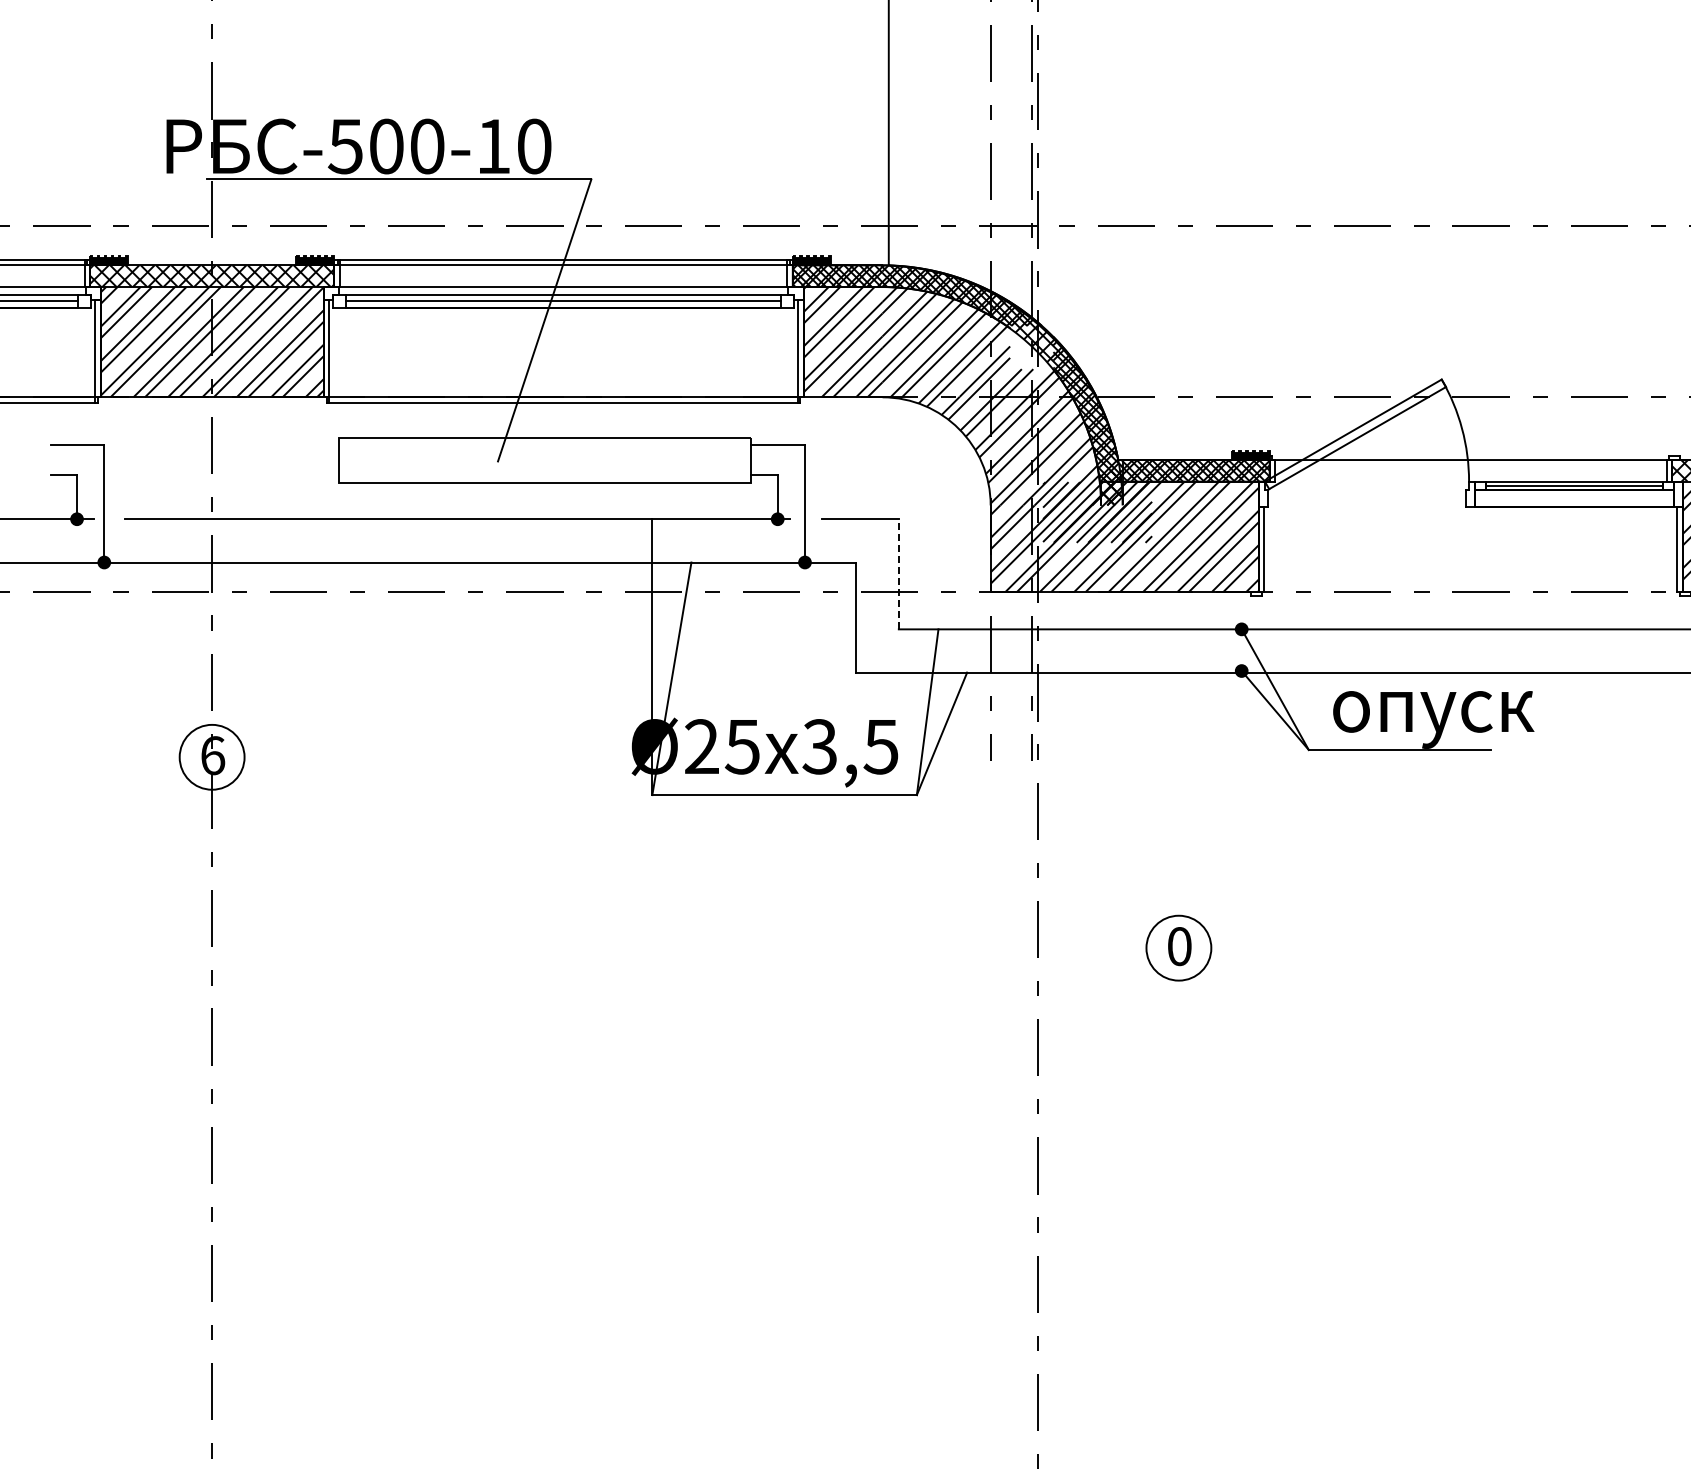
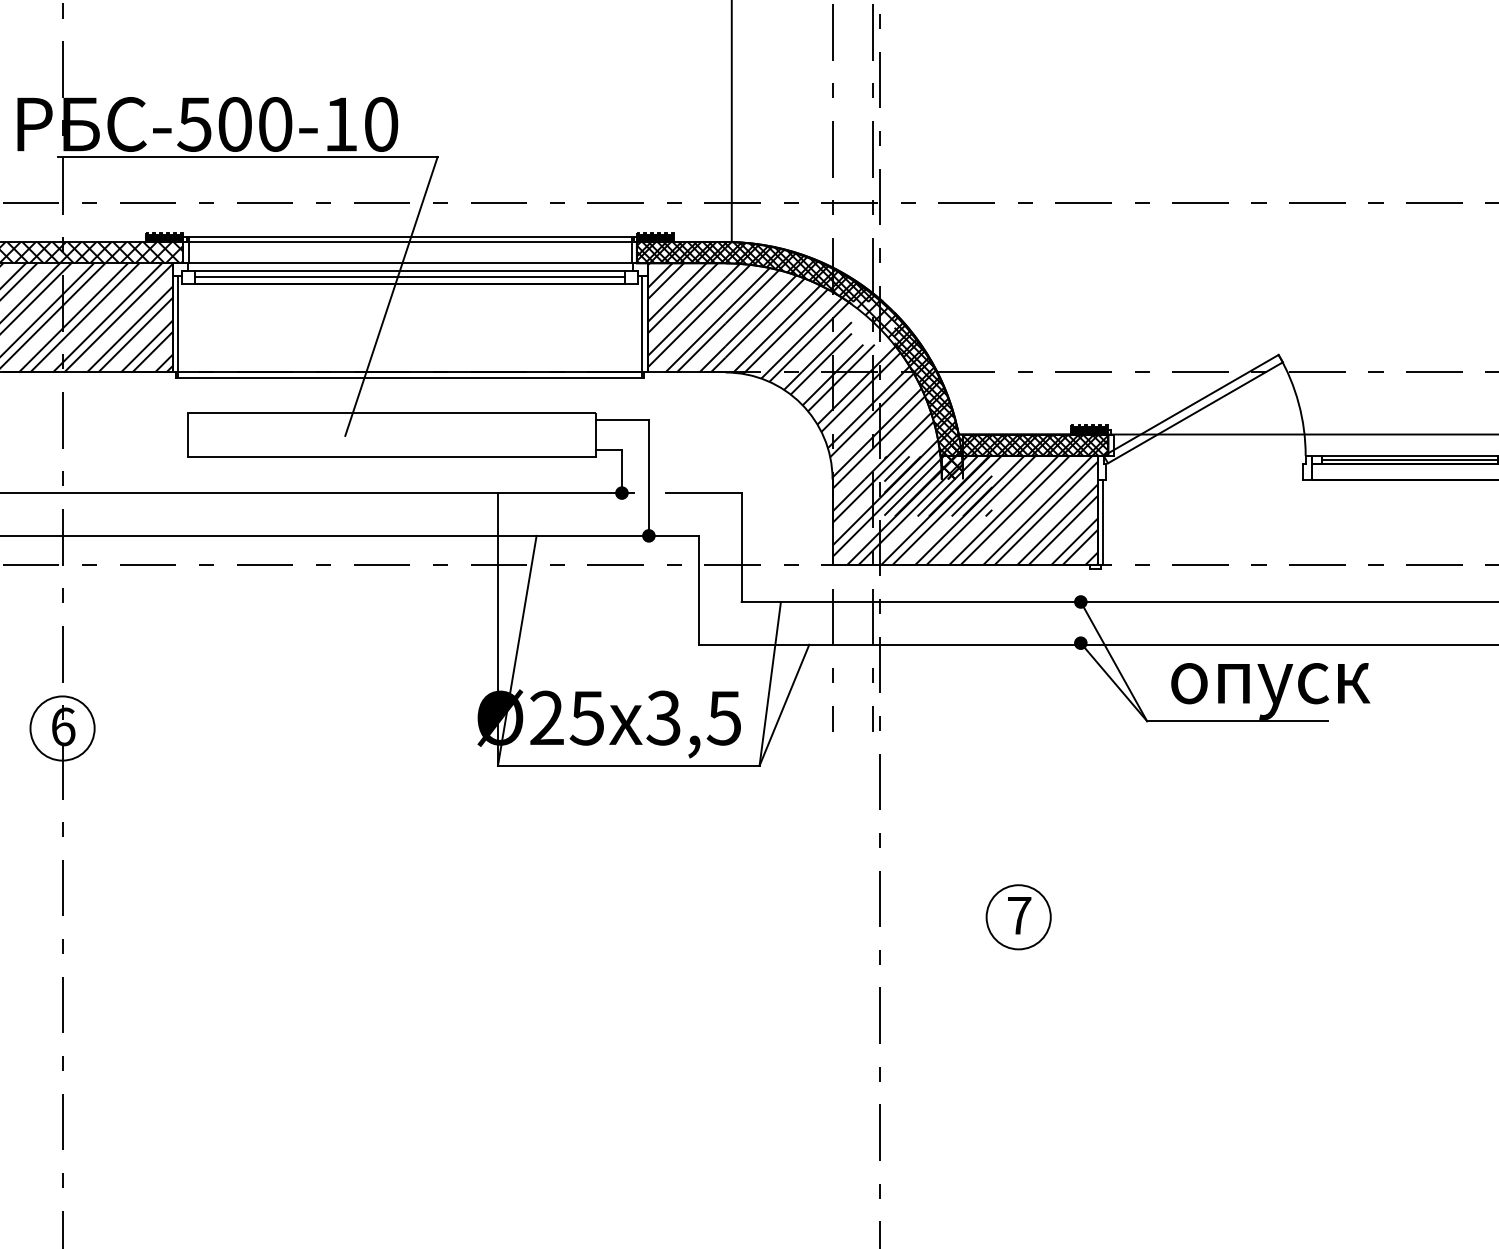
line: (898, 573) -> (741, 546), dashed -> solid
text: (1179, 946) -> (1019, 915), 0 -> 7

